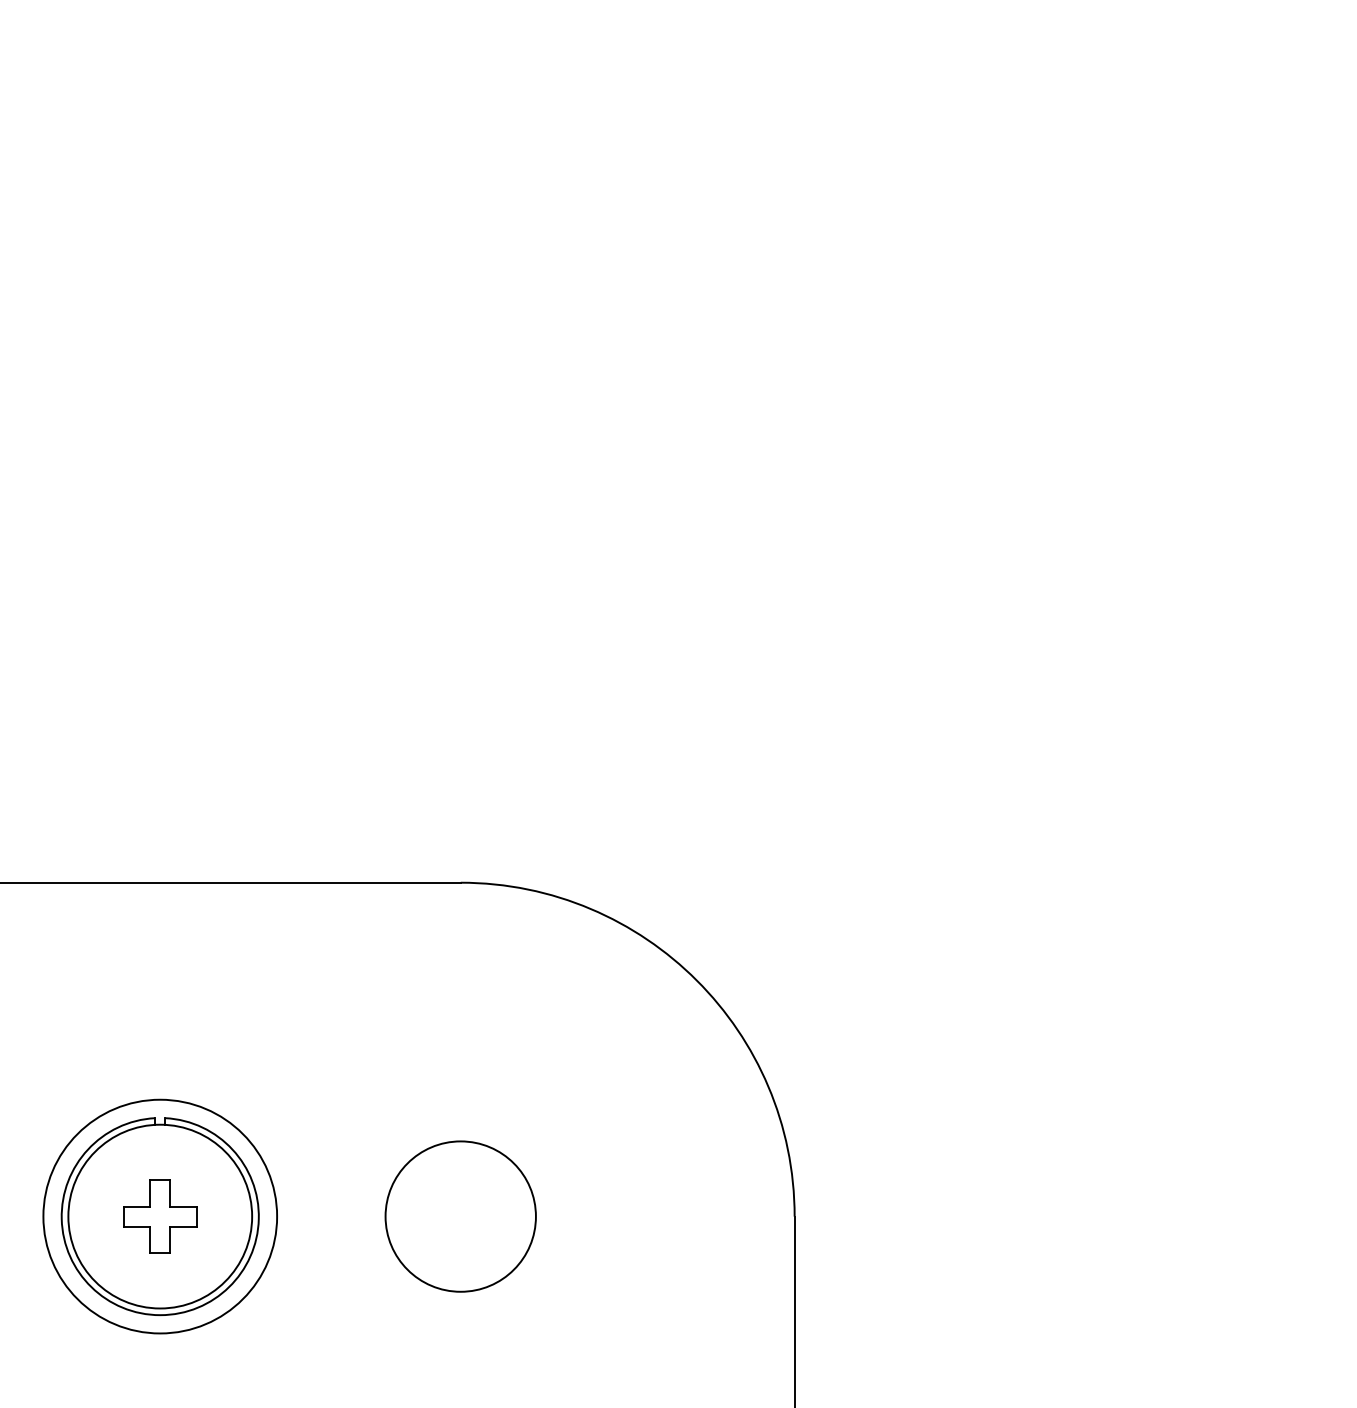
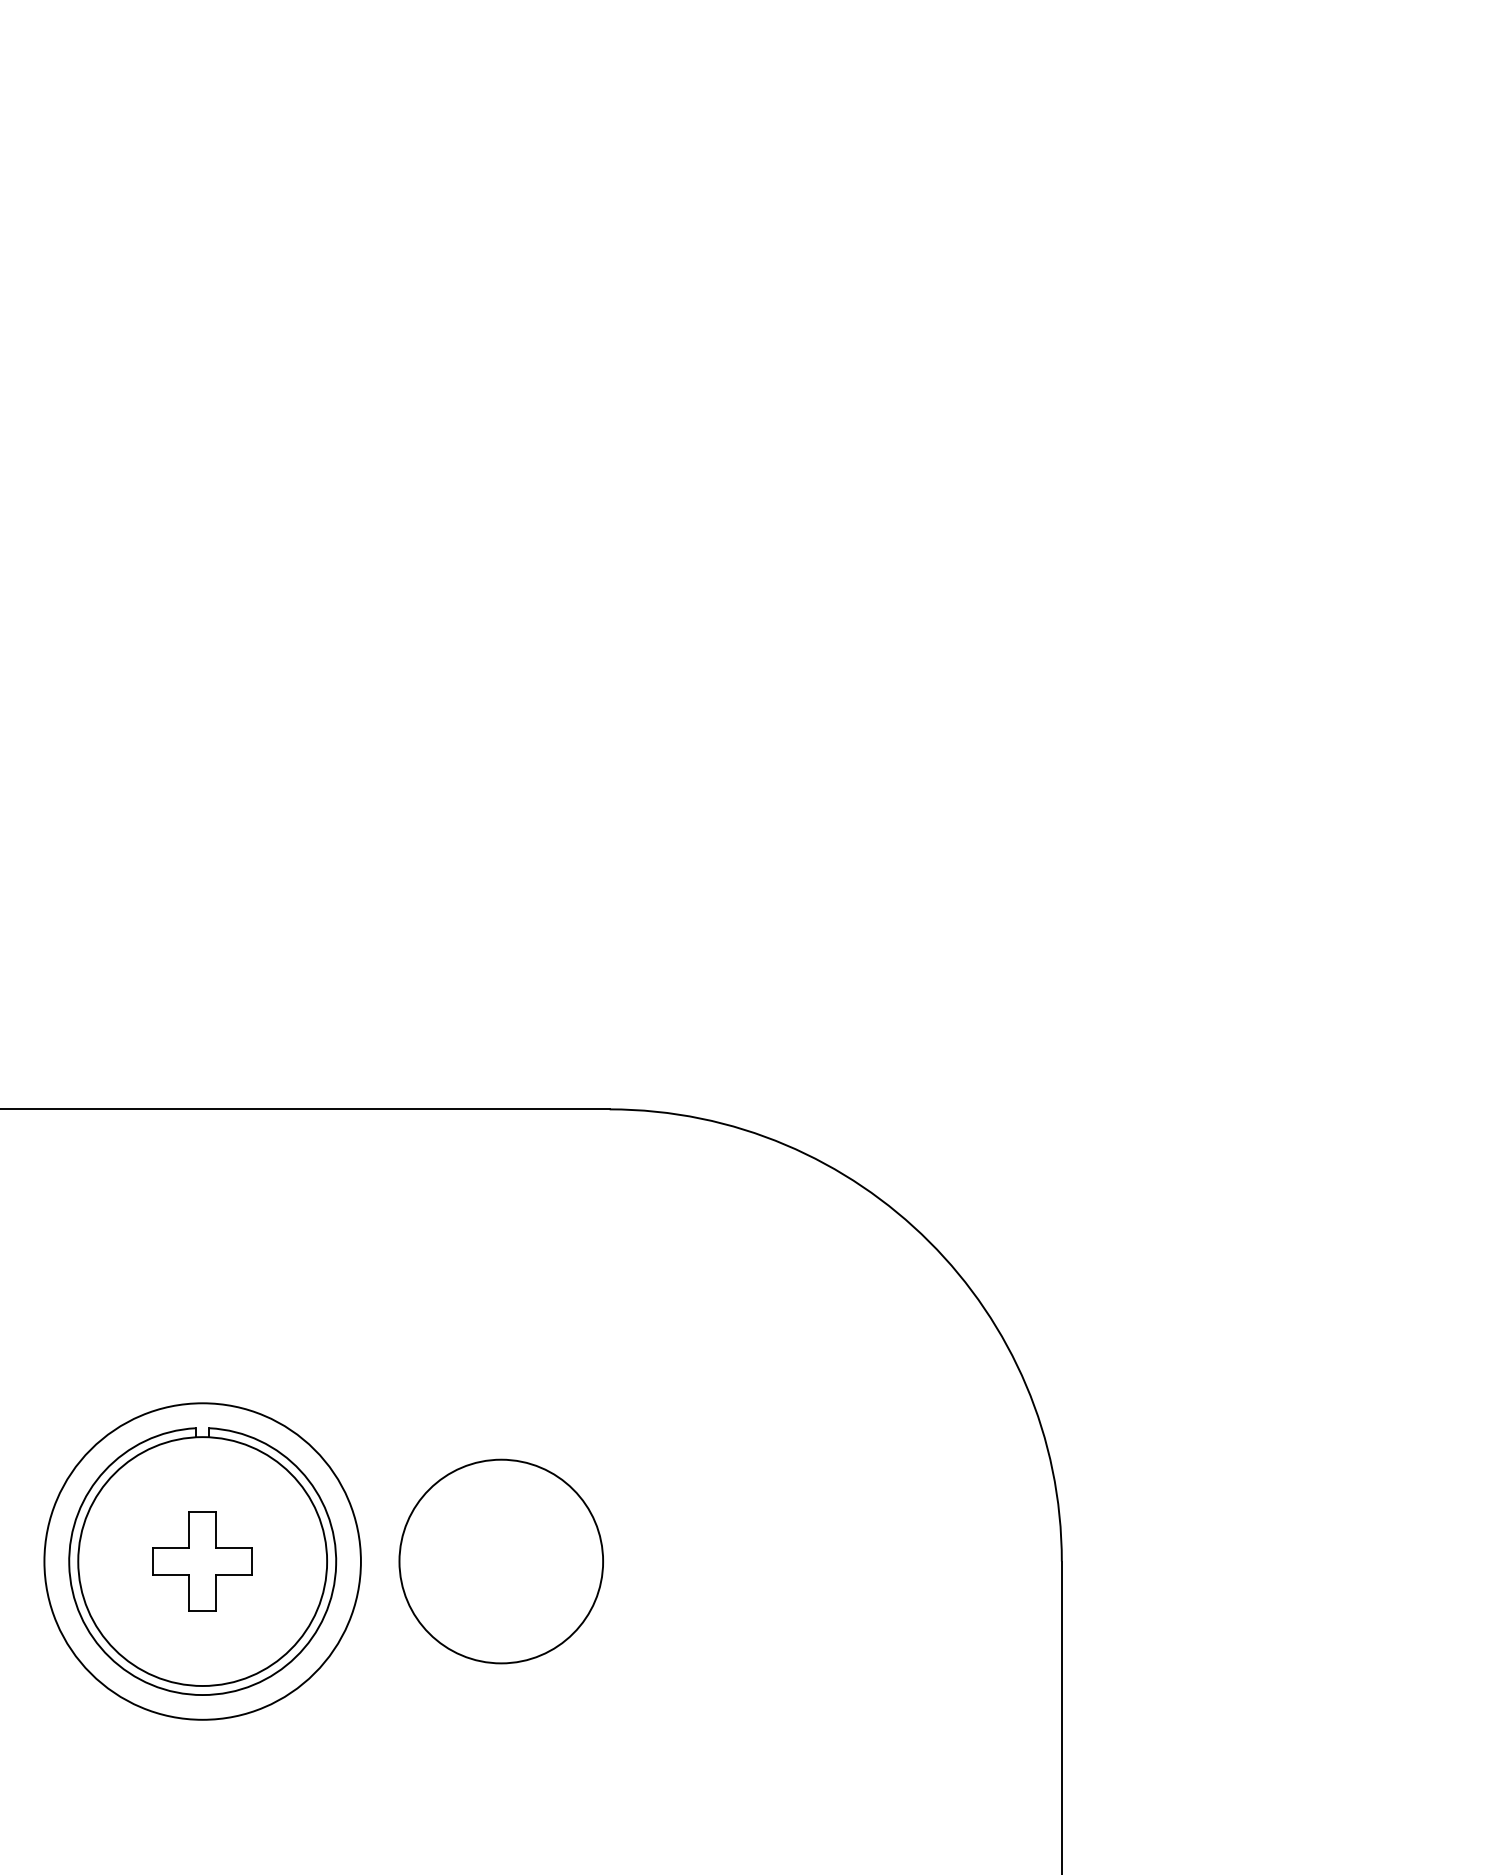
circle: (460, 1216) -> (500, 1561), moved

